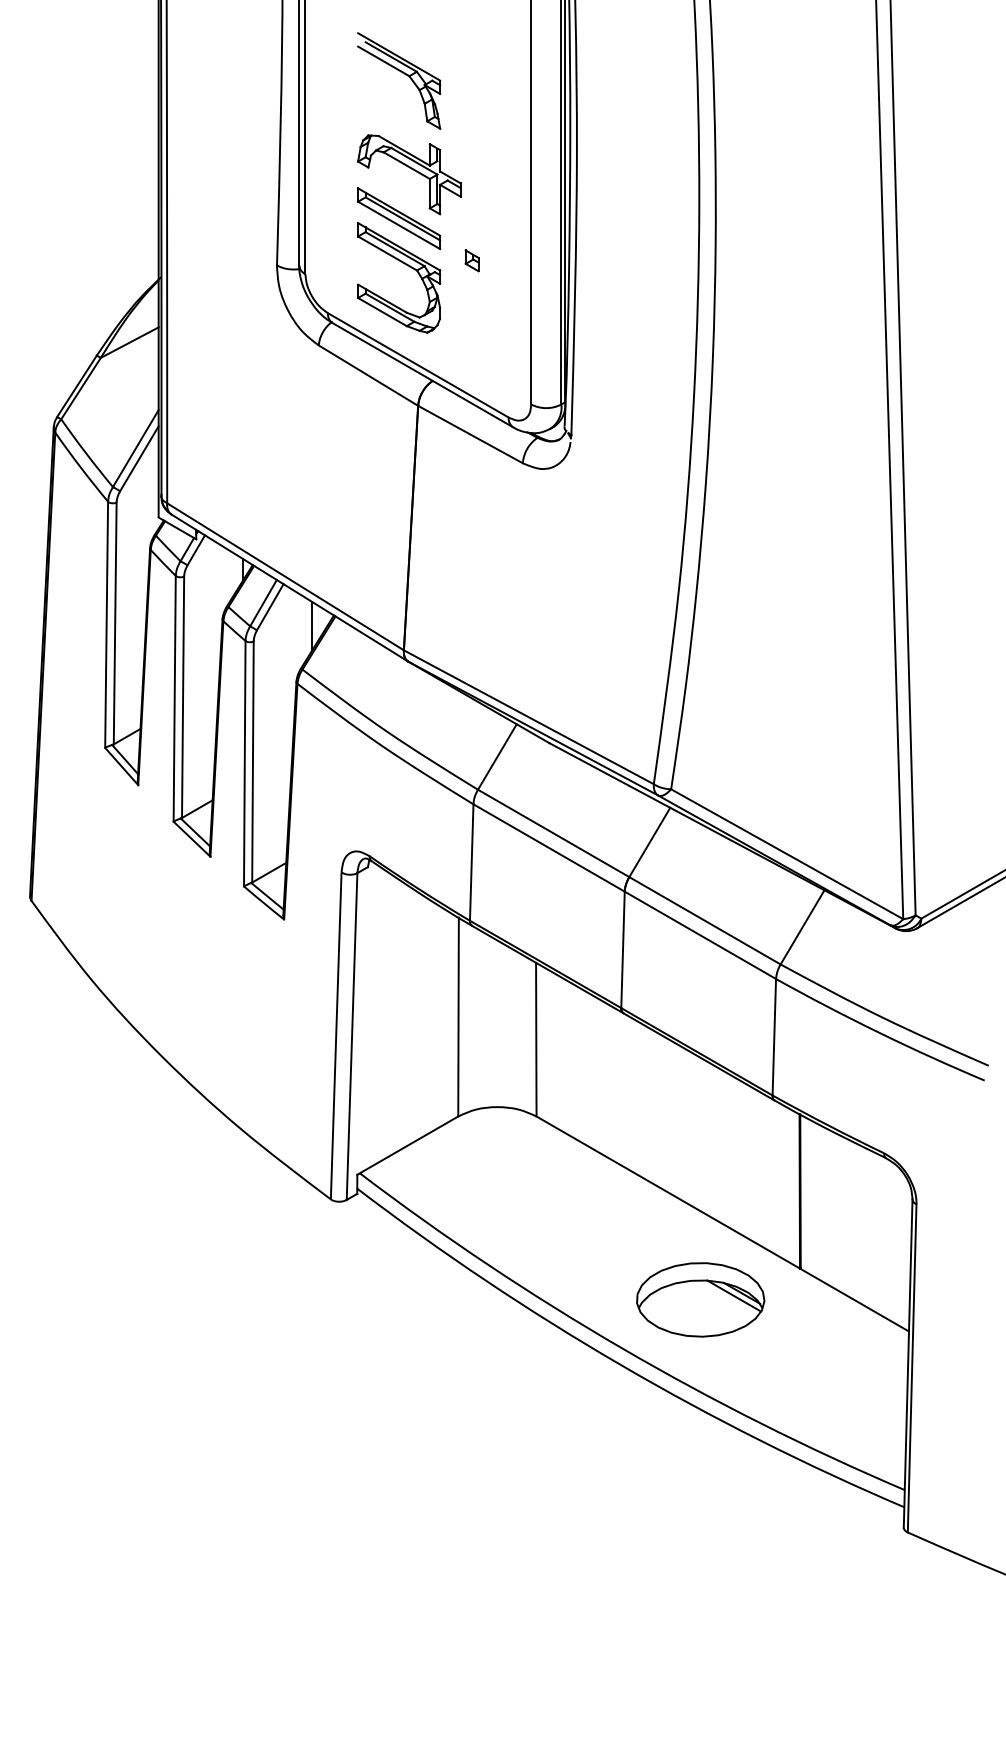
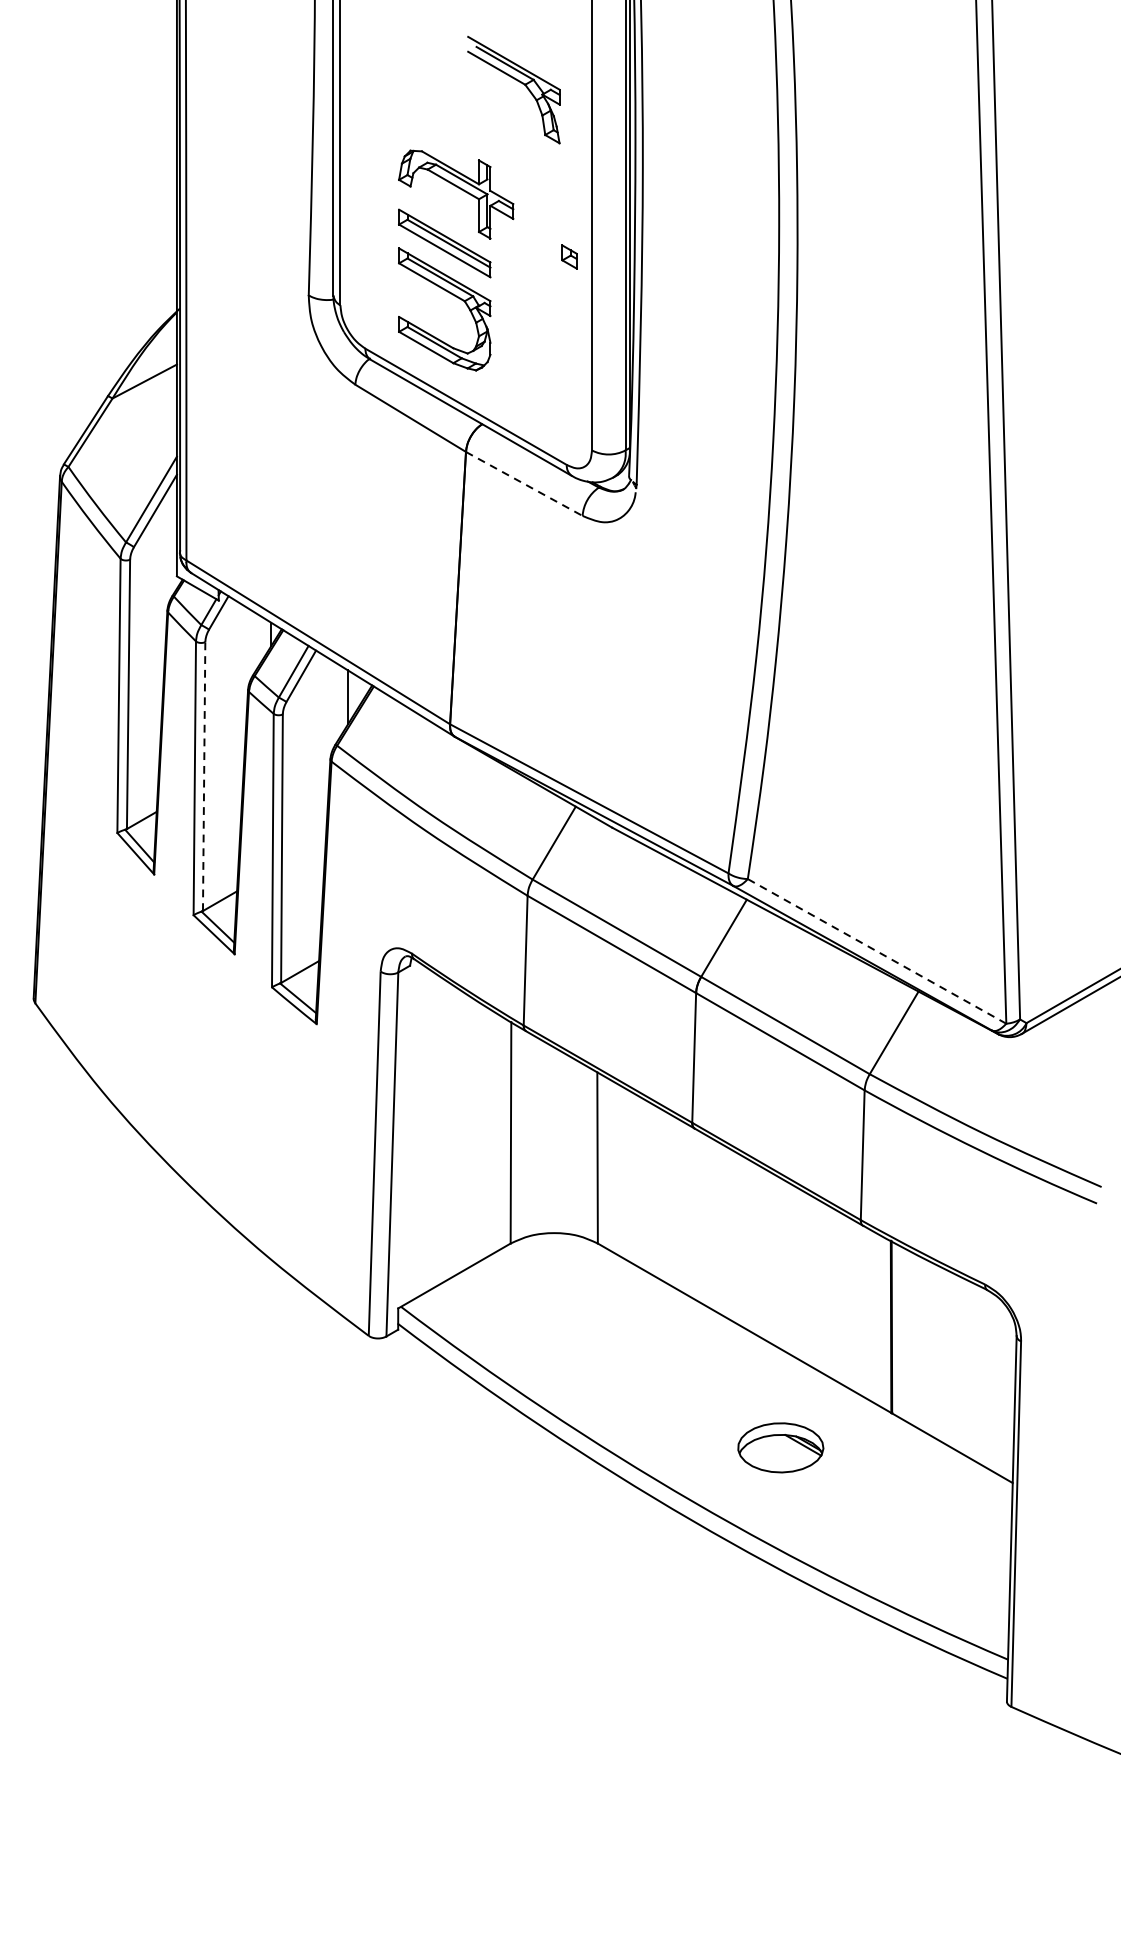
part: (402, 73) -> (517, 81), moved
part: (471, 260) -> (568, 256), moved
line: (470, 434) -> (524, 483), solid -> dashed
line: (183, 697) -> (204, 776), solid -> dashed
line: (787, 854) -> (877, 951), solid -> dashed
part: (700, 1299) -> (780, 1447), size x0.6

